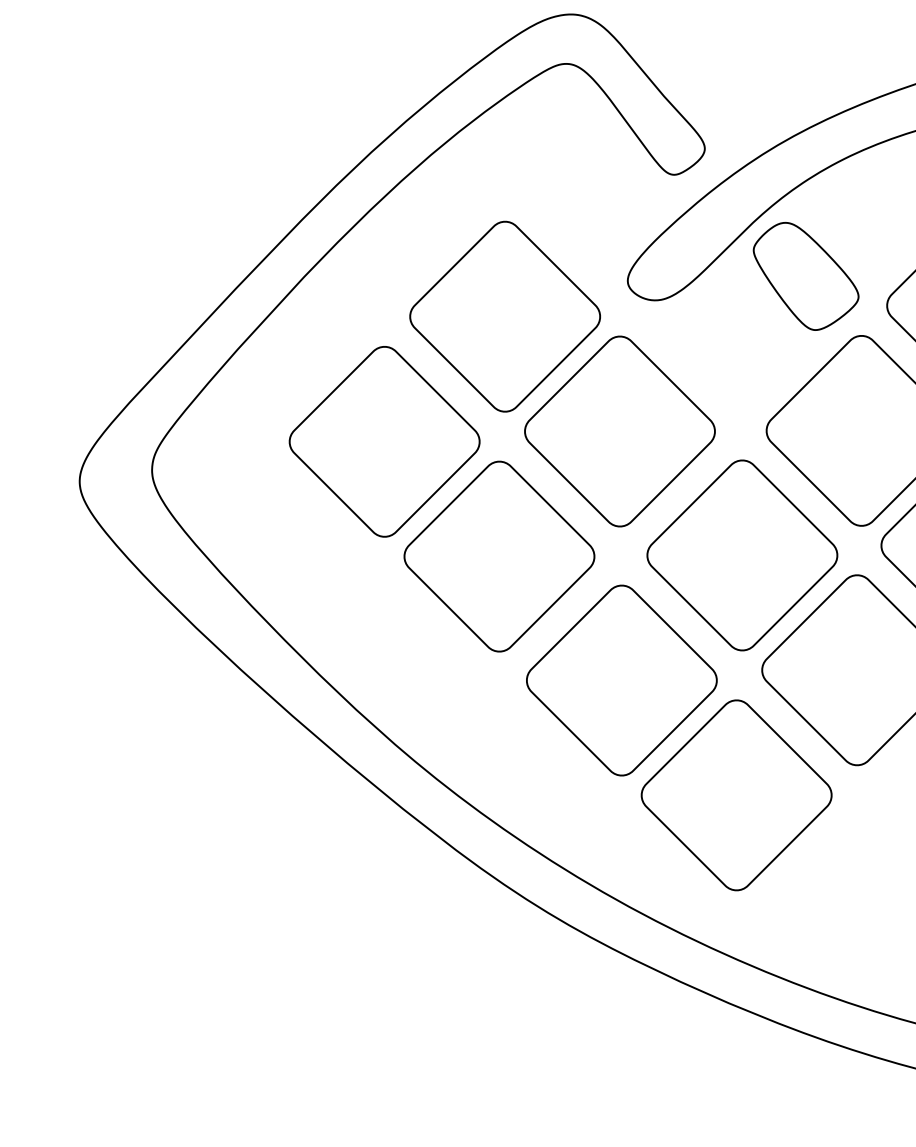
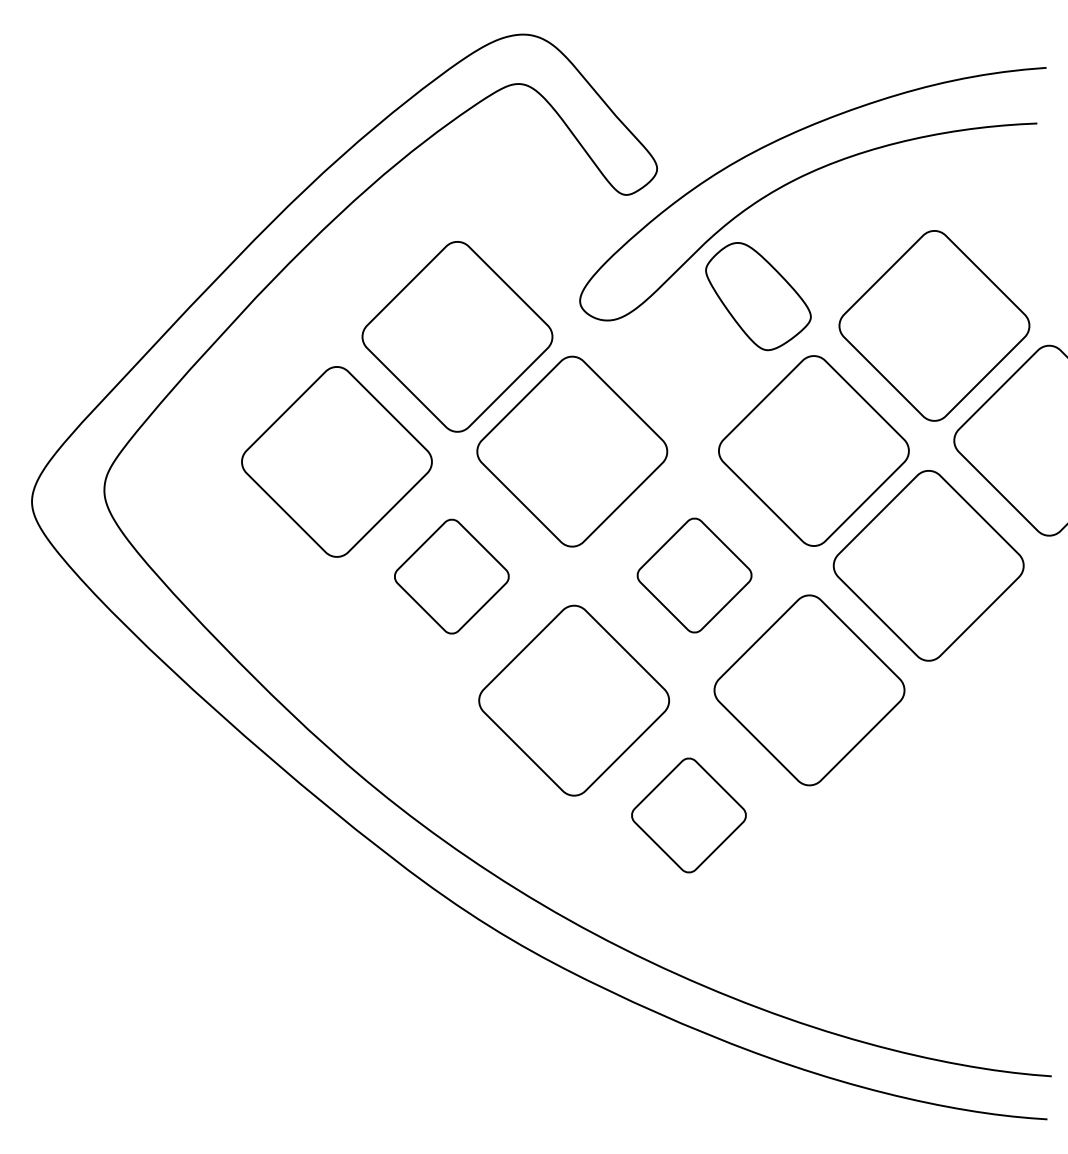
part: (742, 555) -> (694, 575), size x0.6
part: (499, 556) -> (451, 576), size x0.6
part: (736, 795) -> (688, 815), size x0.6

